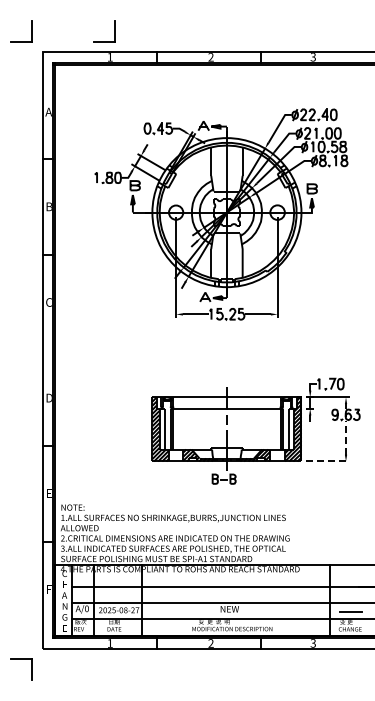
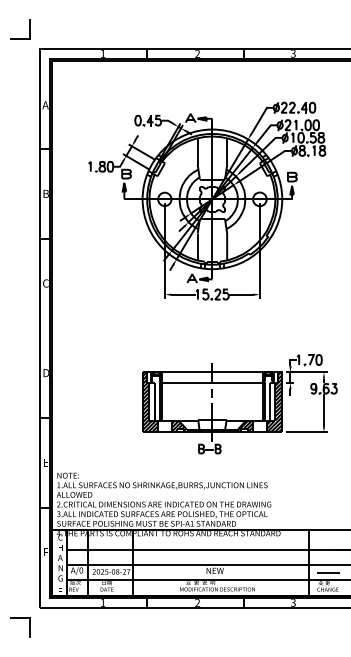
part: (114, 31) -> (107, 29), removed
line: (346, 437) -> (324, 409), dashed -> solid
line: (328, 461) -> (307, 432), dashed -> solid

